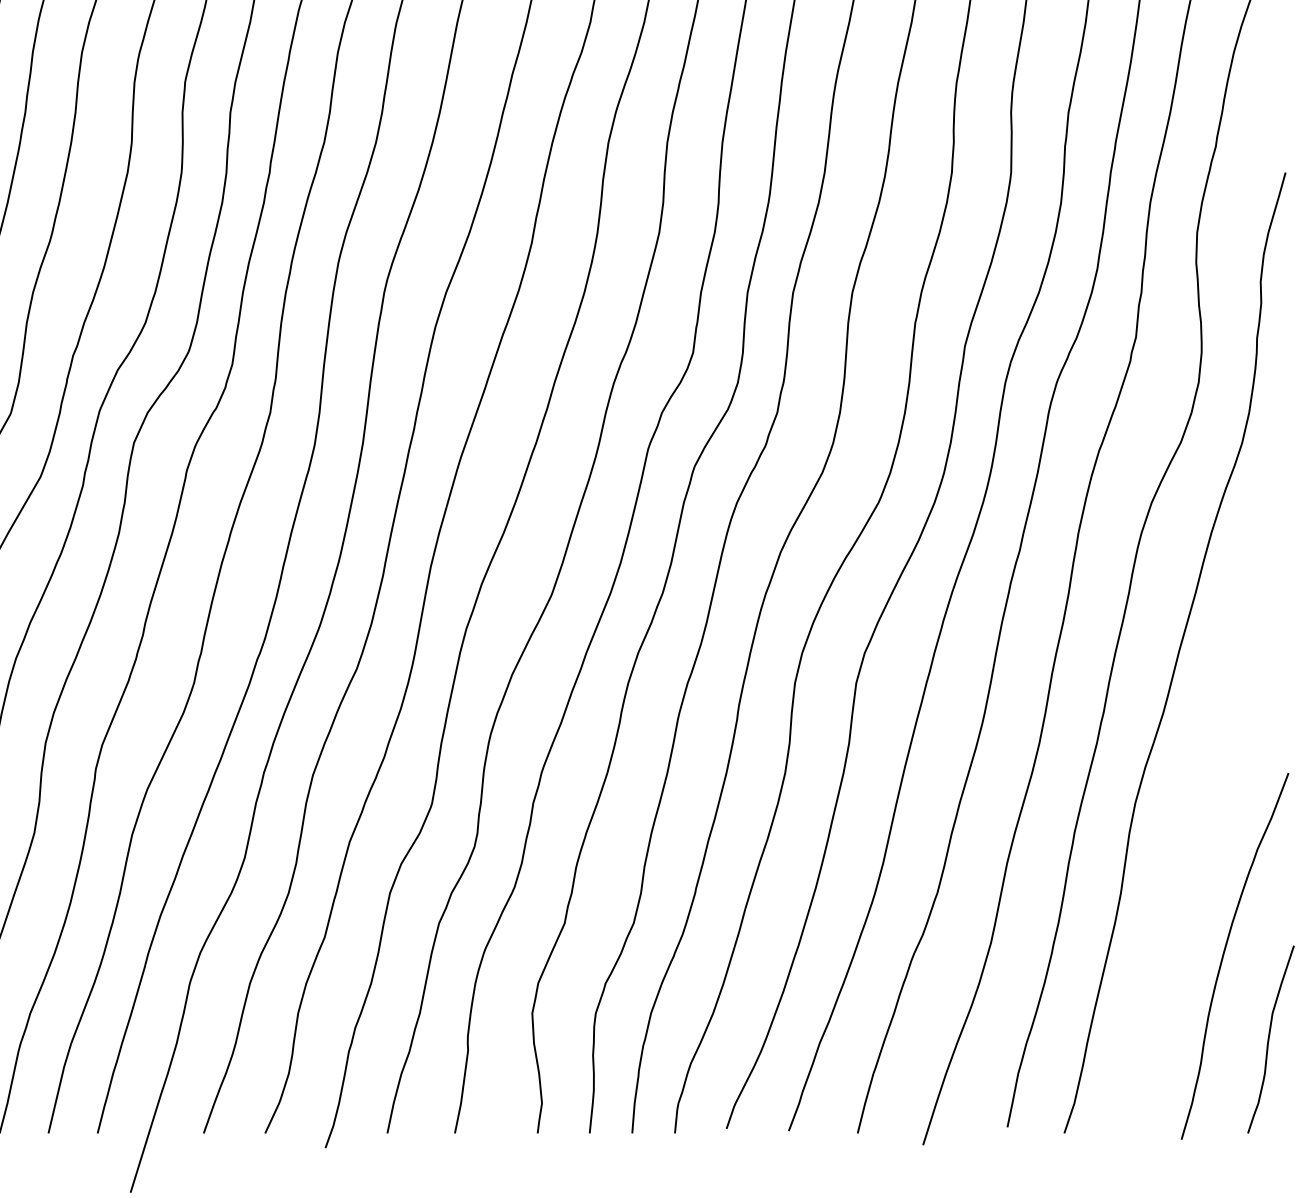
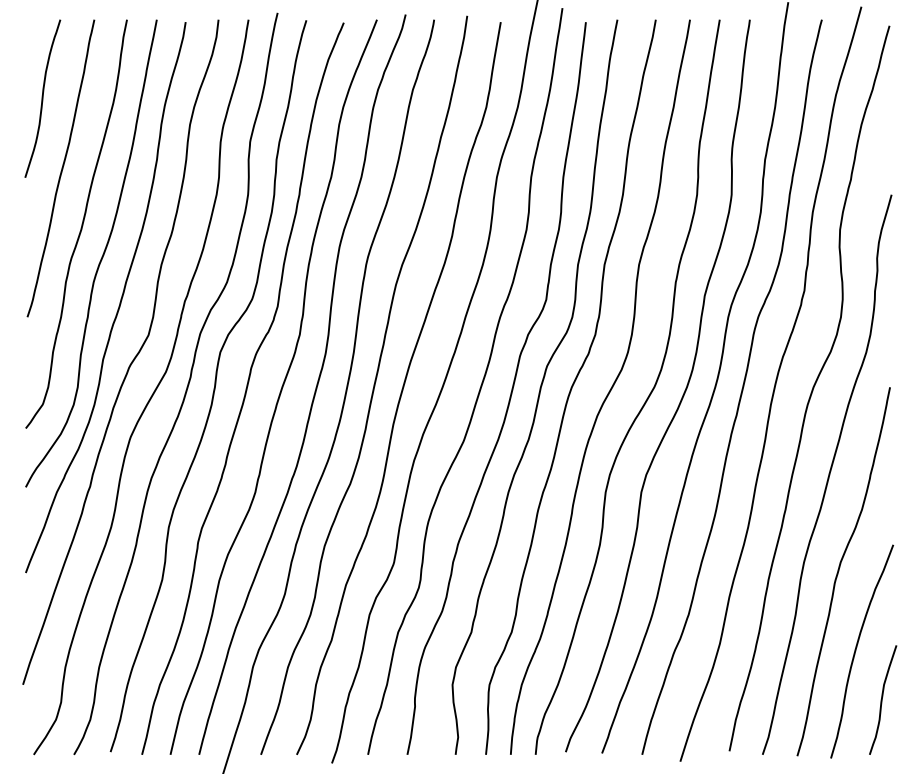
curve: (1196, 818) -> (839, 571), added

